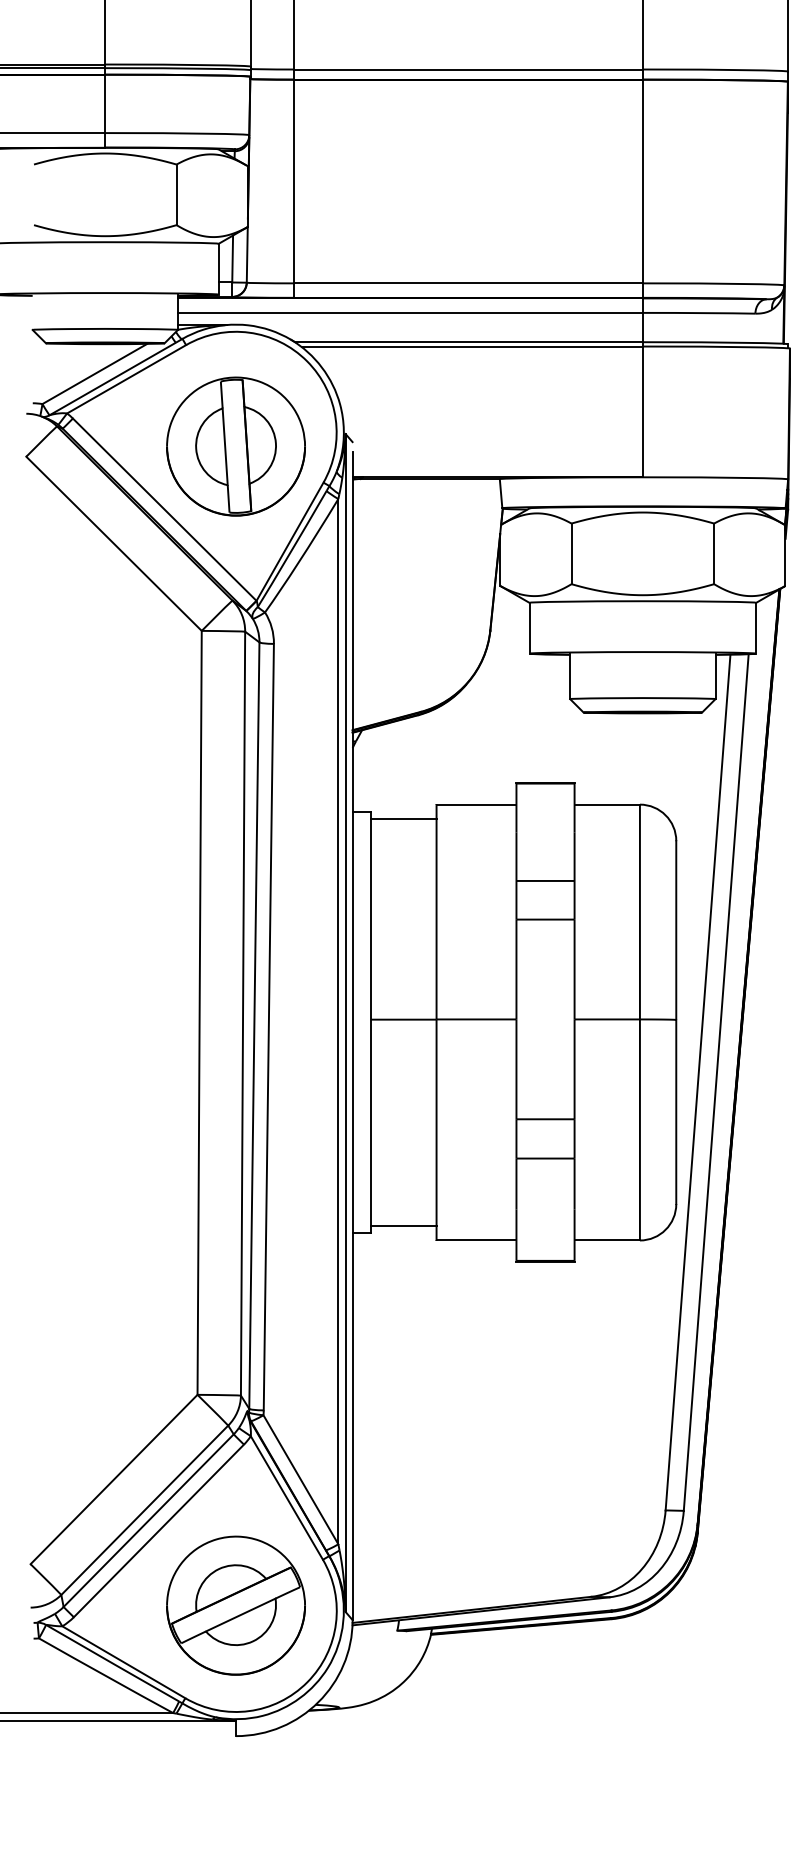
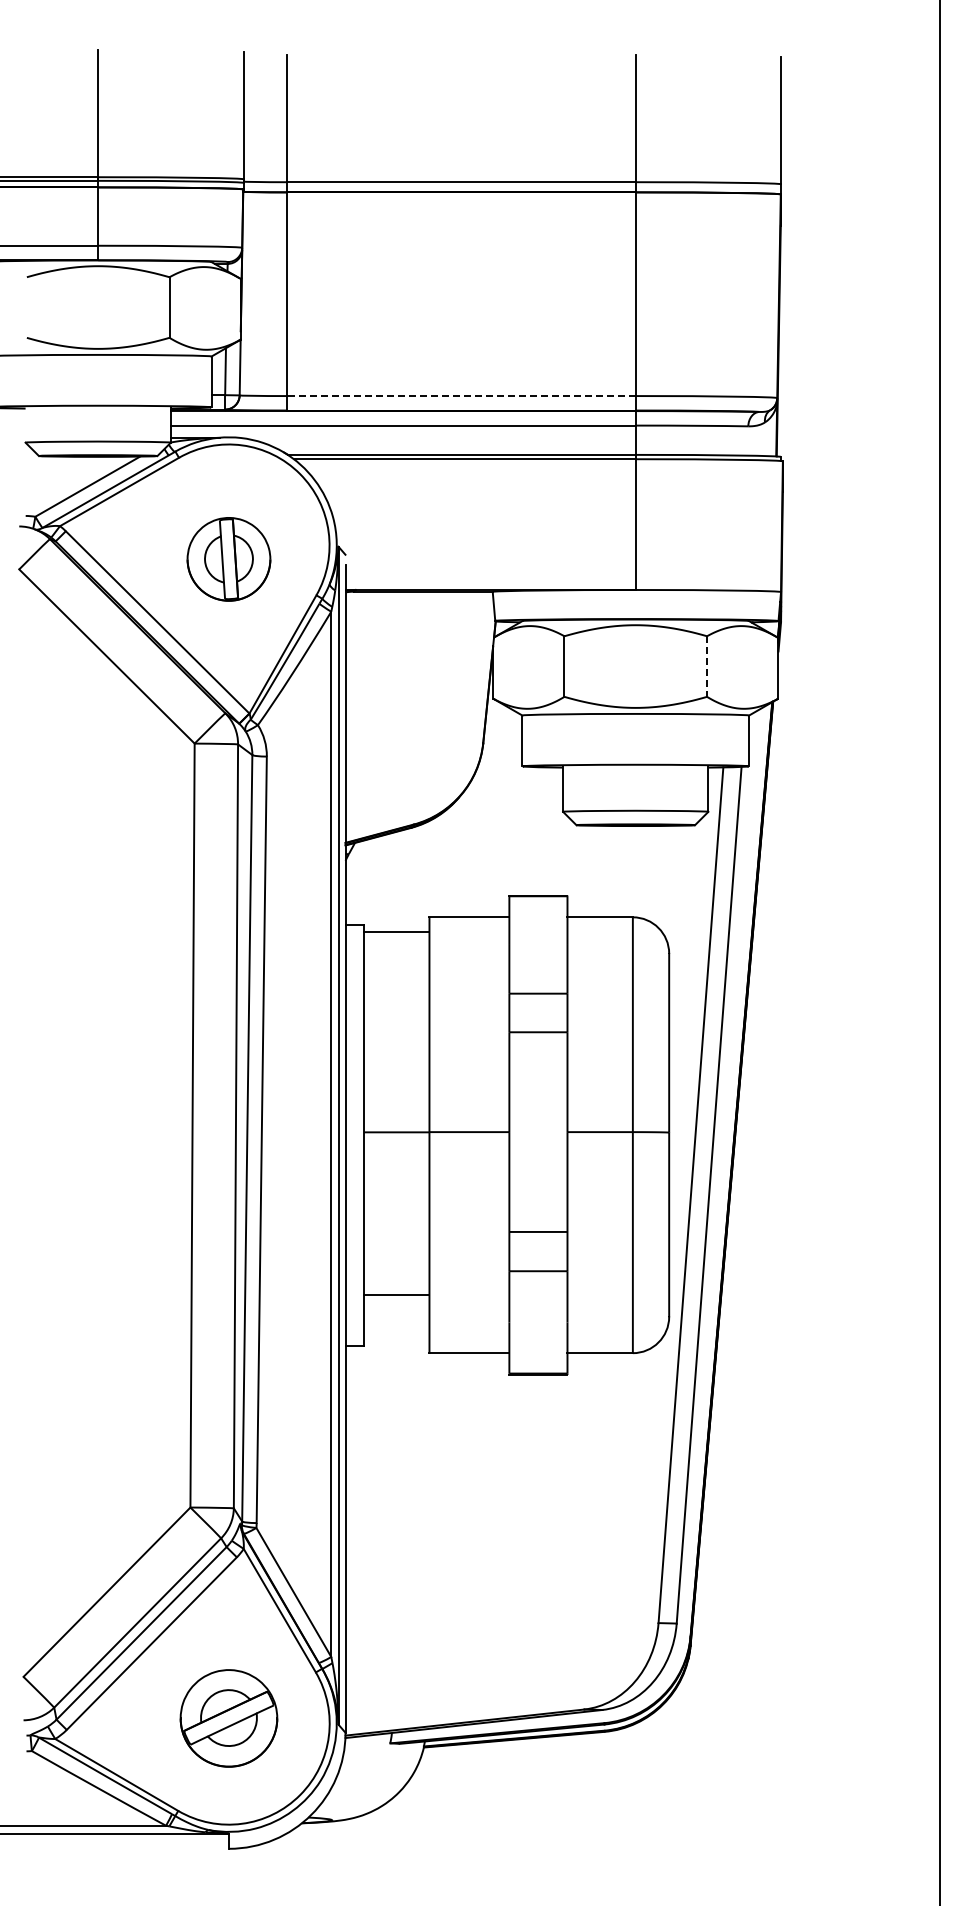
line: (467, 283) -> (460, 396), solid -> dashed
part: (235, 446) -> (228, 559), size x0.6
line: (714, 554) -> (707, 667), solid -> dashed
line: (403, 1225) -> (396, 1294), moved
part: (235, 1605) -> (228, 1718), size x0.7

